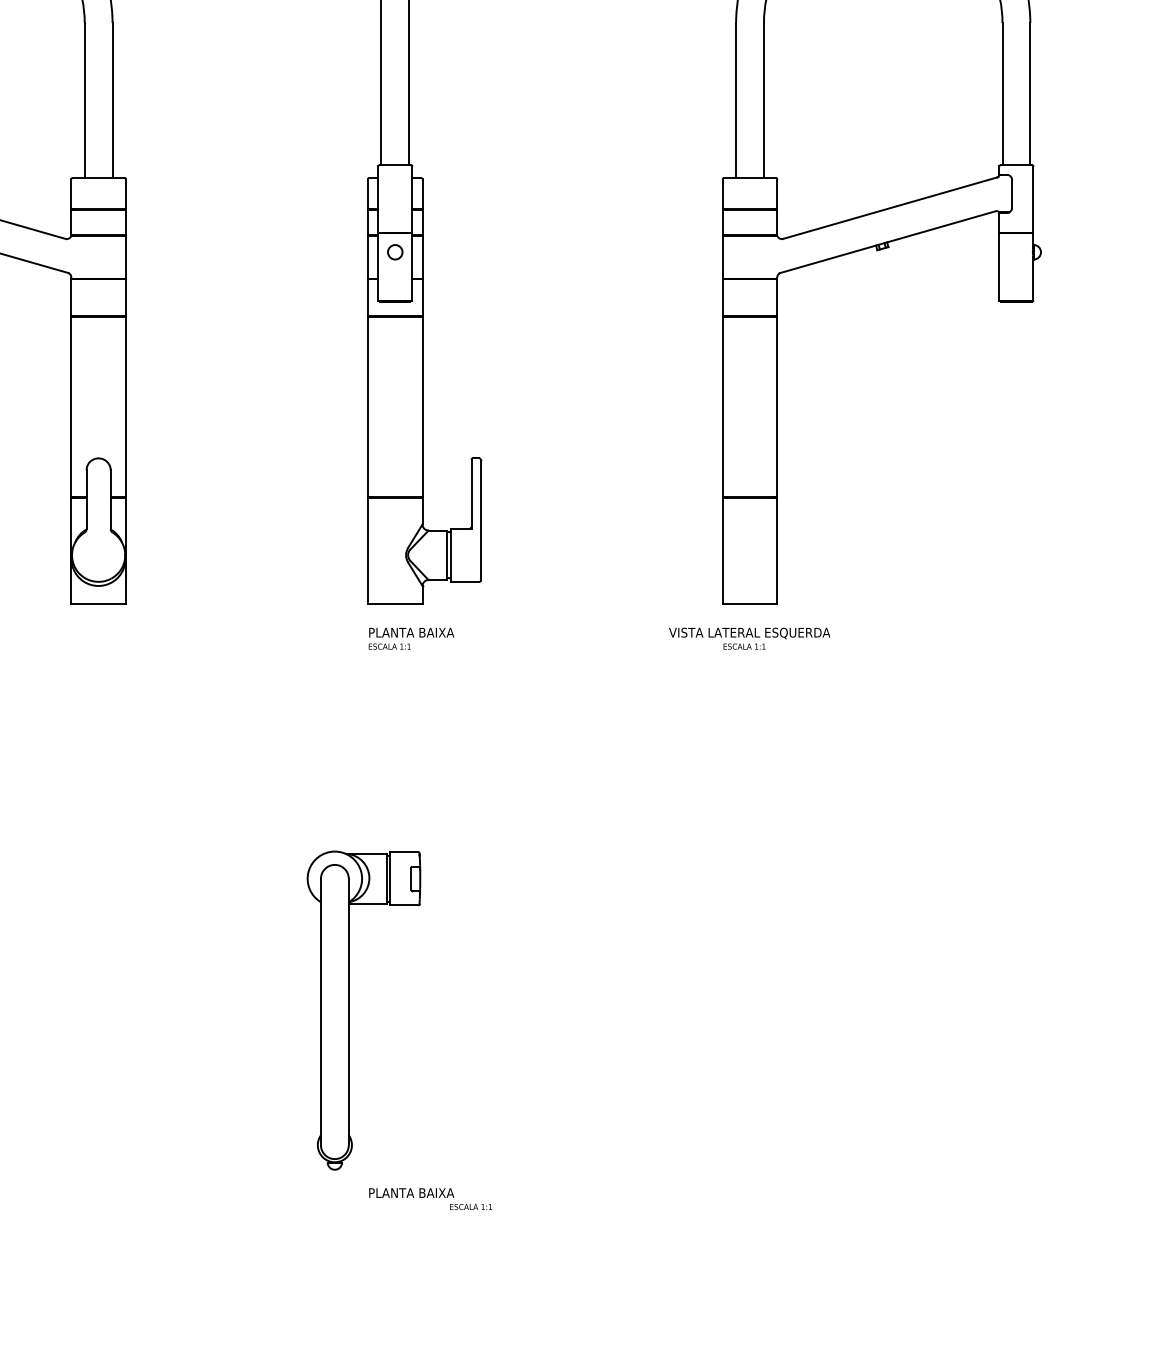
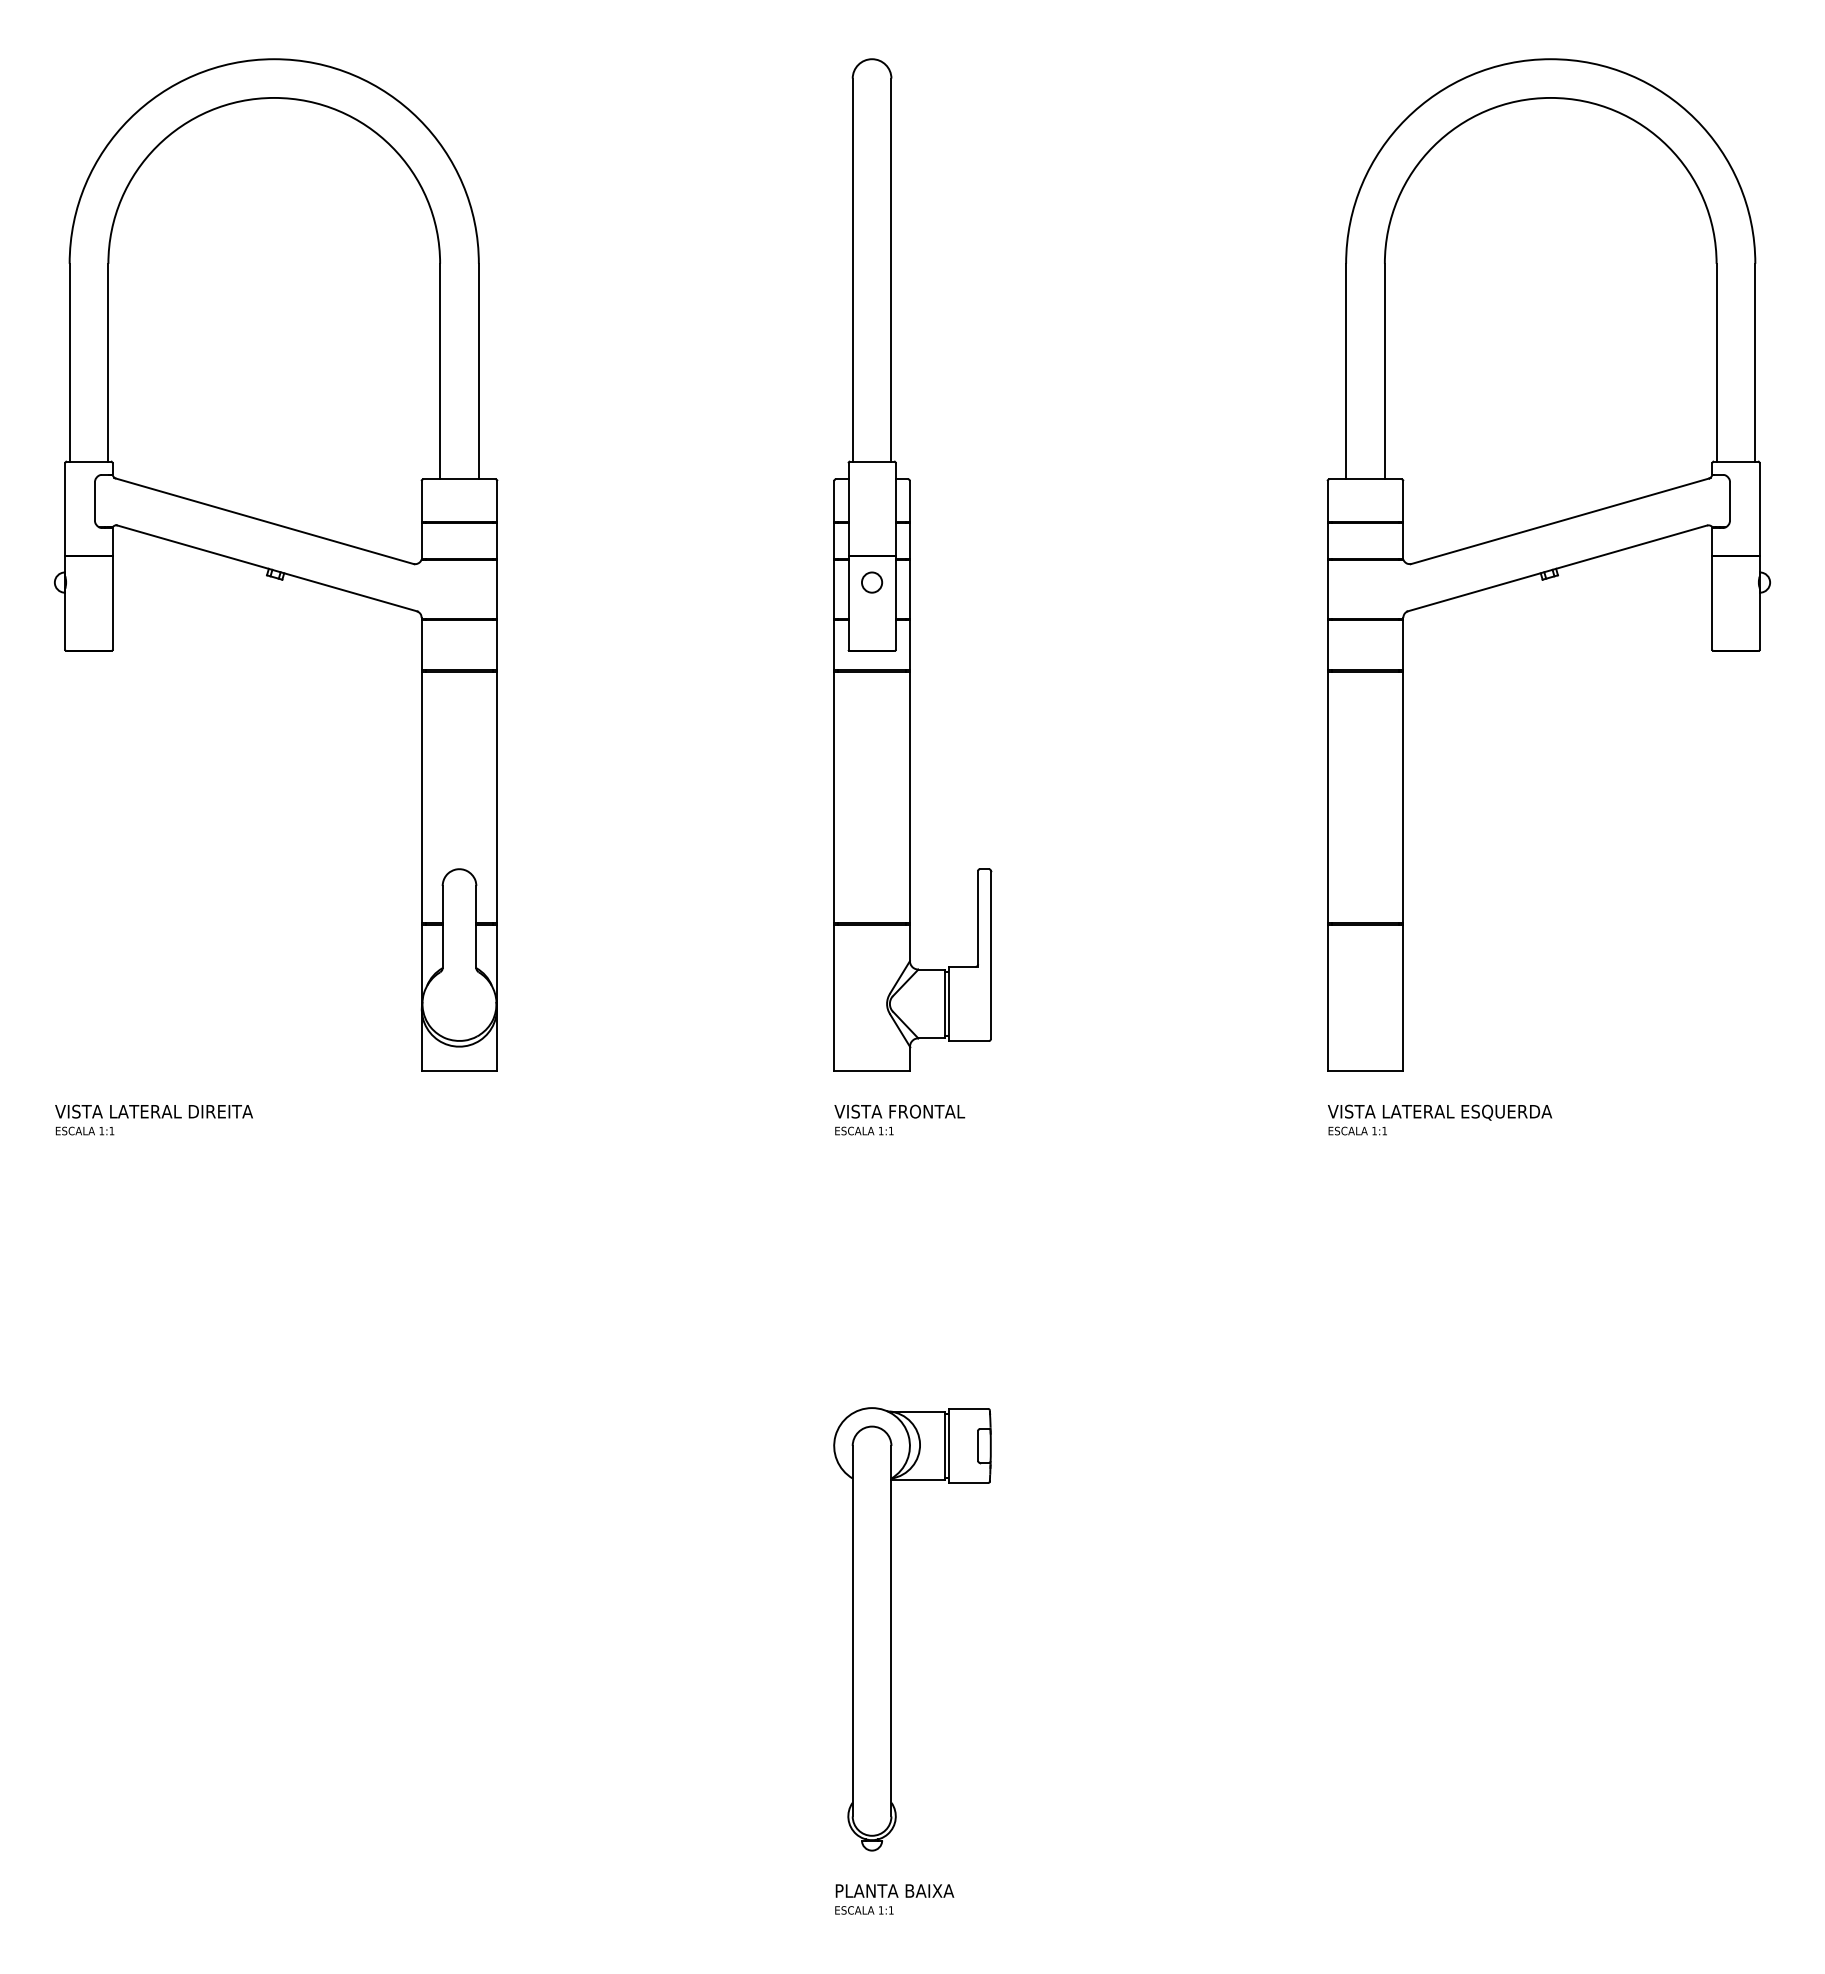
text: (414, 632) -> (899, 1111), PLANTA BAIXA -> VISTA FRONTAL
text: (750, 633) -> (1440, 1112), moved
part: (348, 1010) -> (891, 1629), moved
text: (471, 1207) -> (864, 1910), moved

